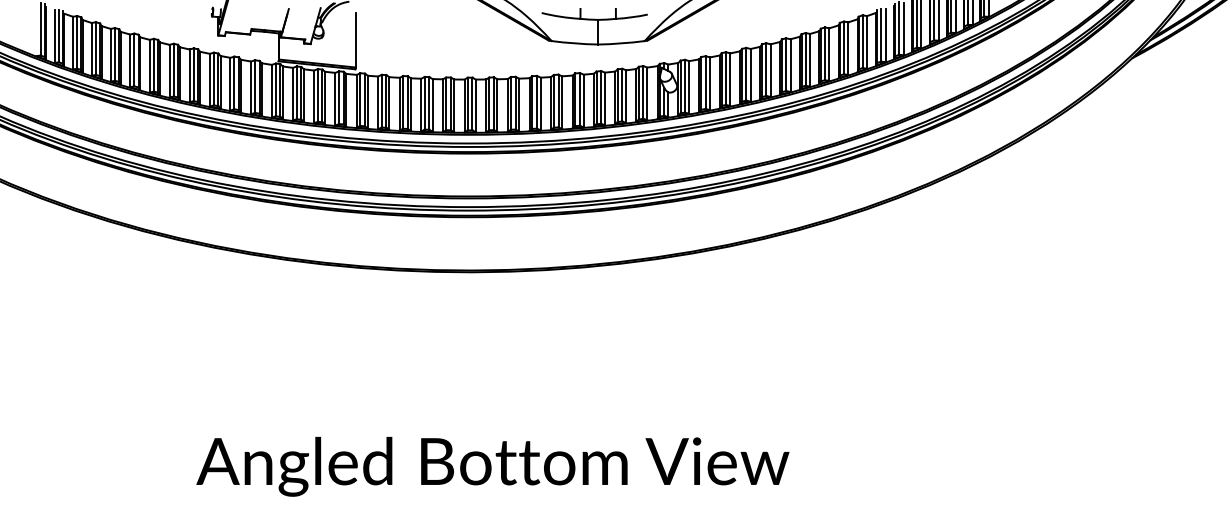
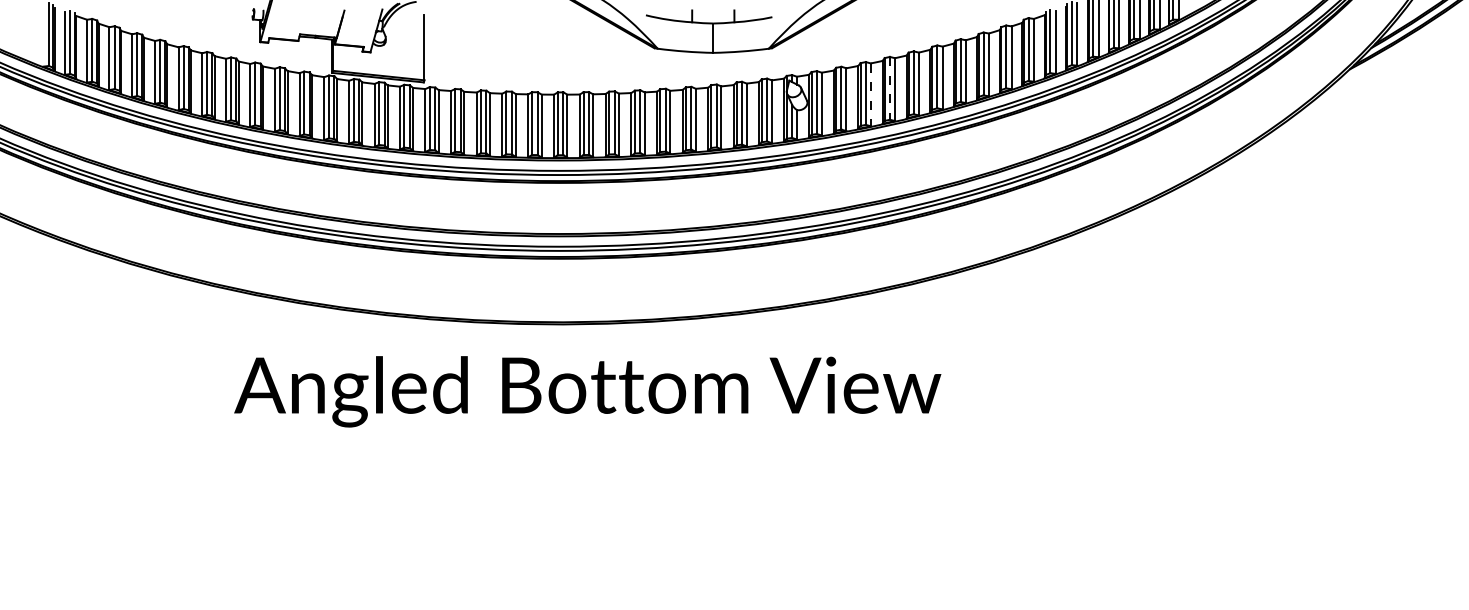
line: (746, 74) -> (890, 88), solid -> dashed
line: (730, 80) -> (871, 95), solid -> dashed
text: (492, 466) -> (587, 391), moved

